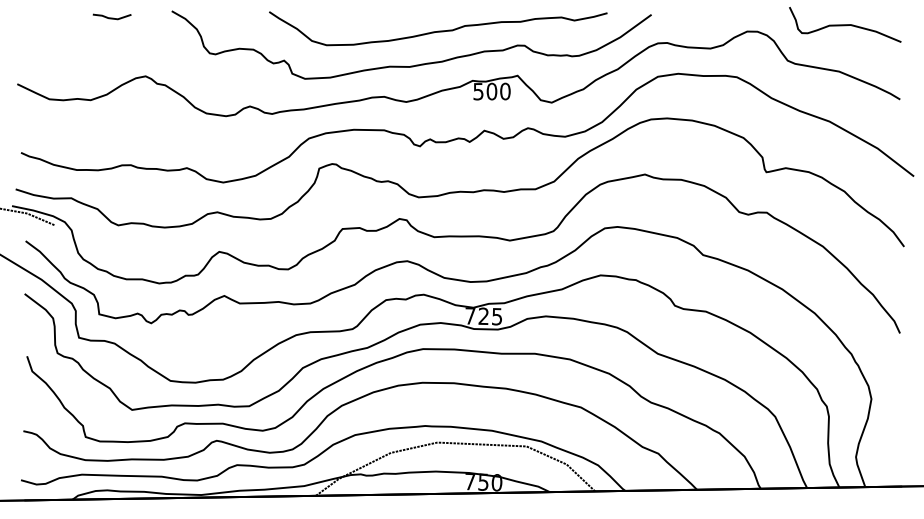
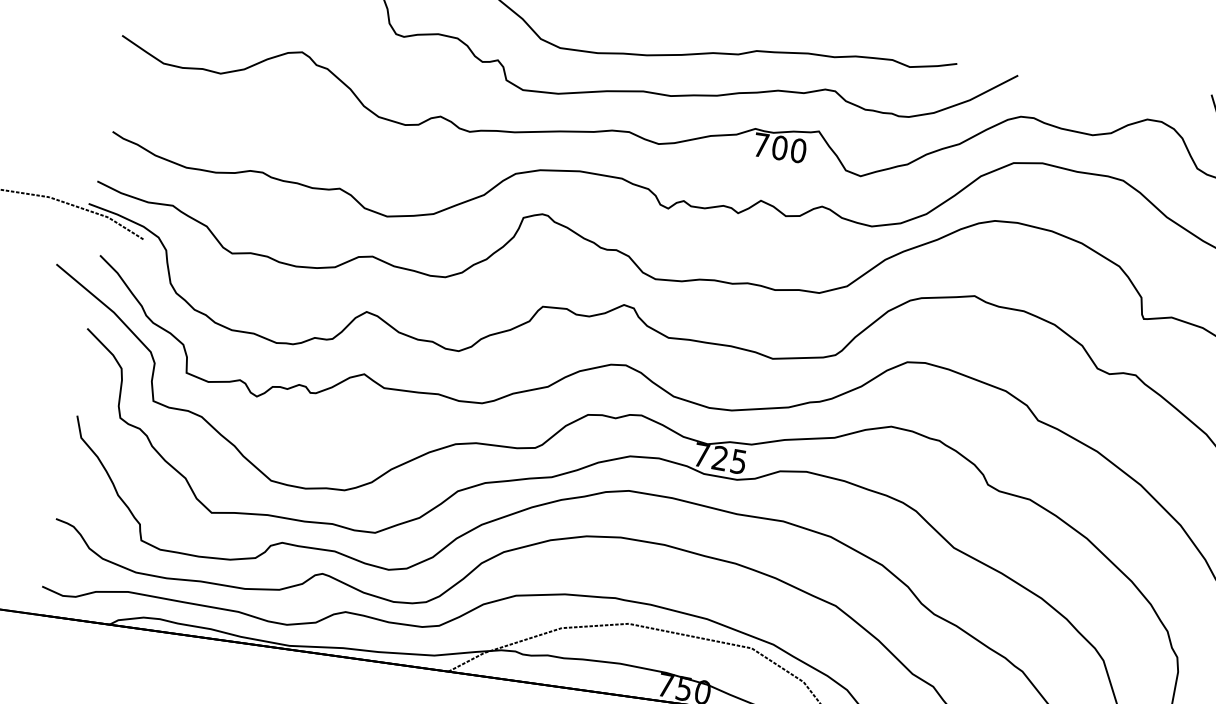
text: (478, 91) -> (761, 144), 500 -> 700

